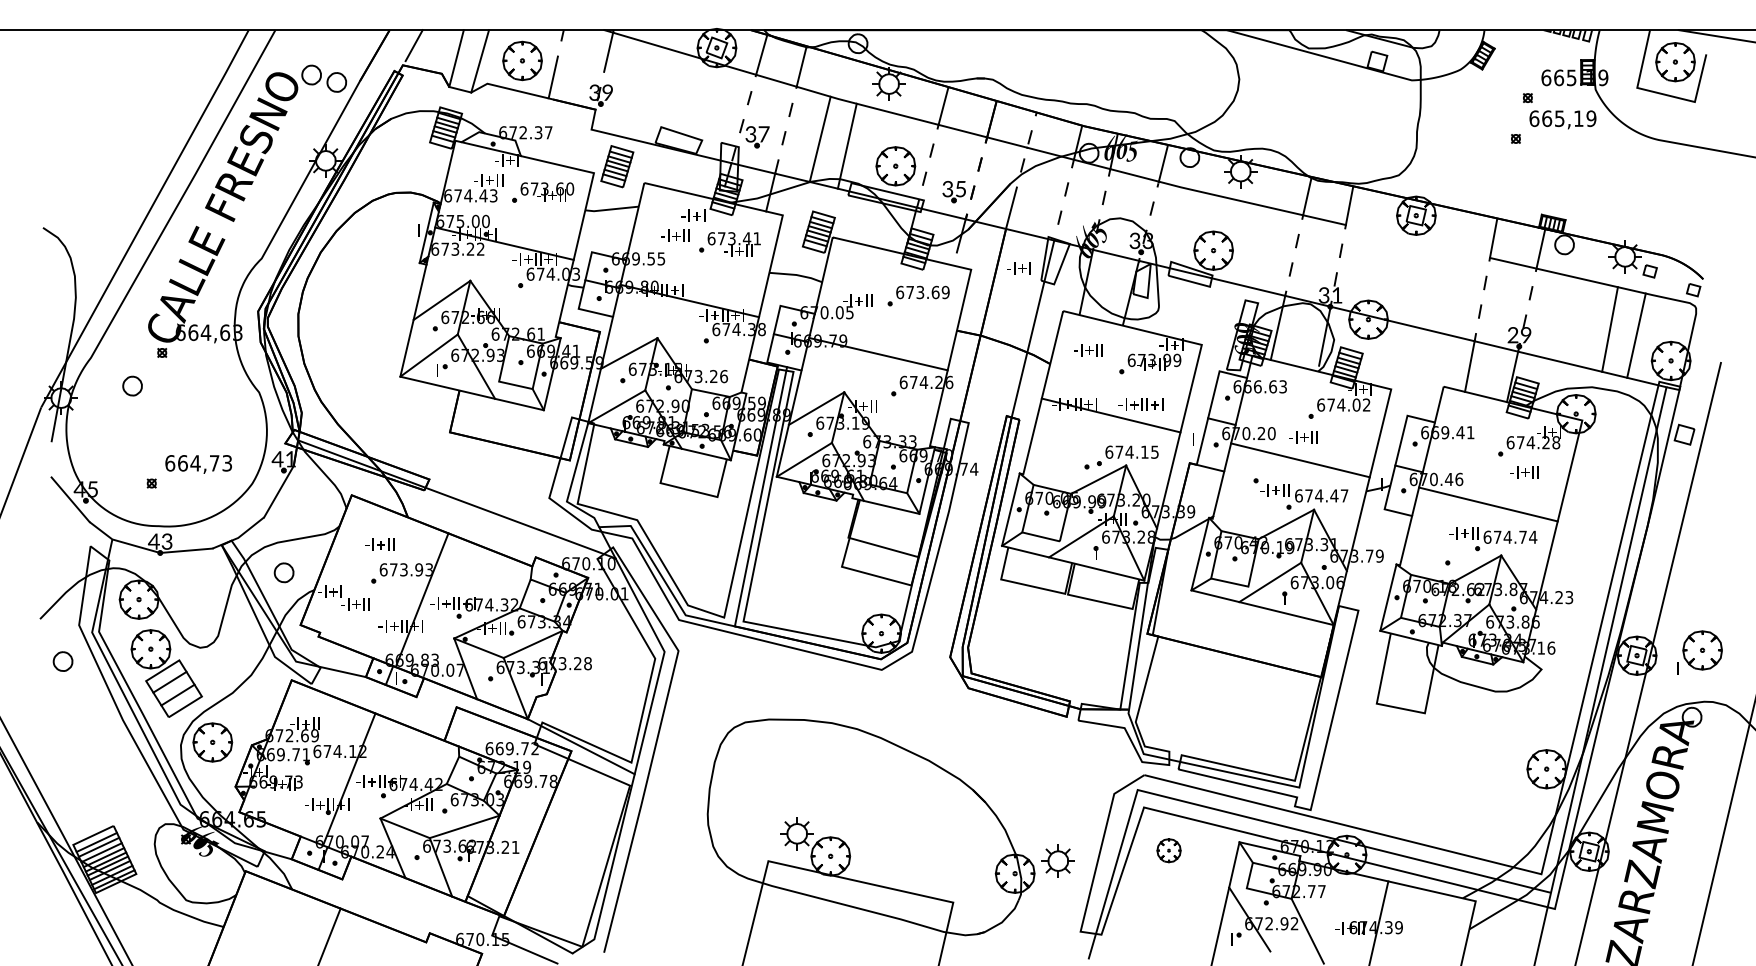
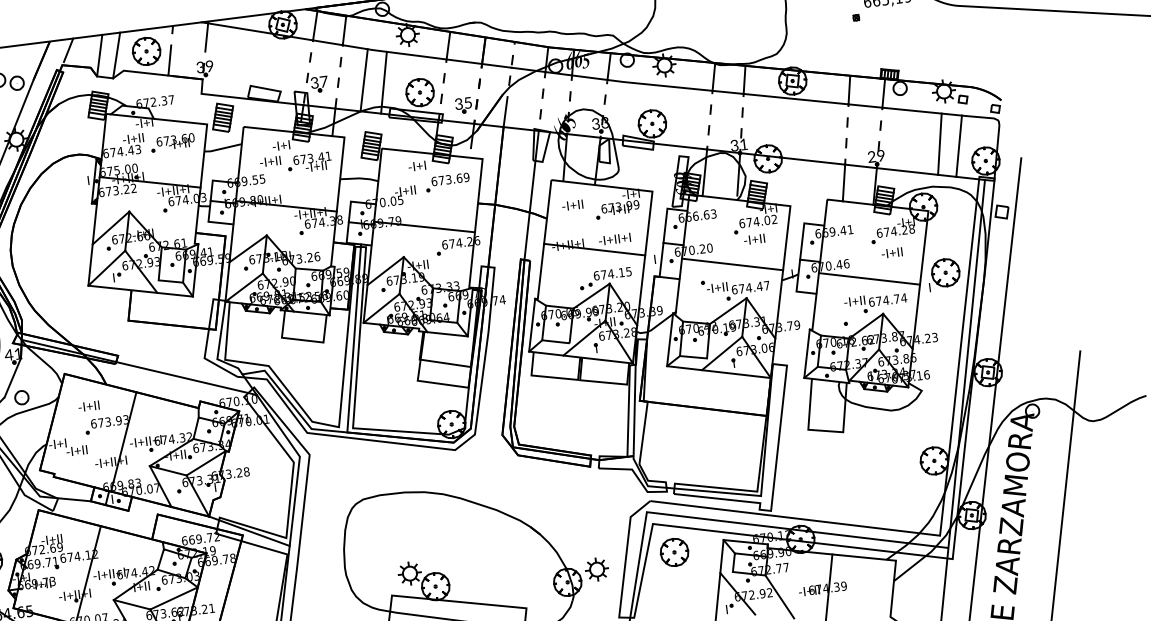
line: (1417, 241) -> (795, 99), added
text: (1018, 268) -> (416, 166), moved
text: (1303, 437) -> (754, 239), moved
part: (283, 572) -> (21, 397), moved
part: (1699, 652) -> (943, 274), moved
part: (1168, 850) -> (674, 552), size x1.67

